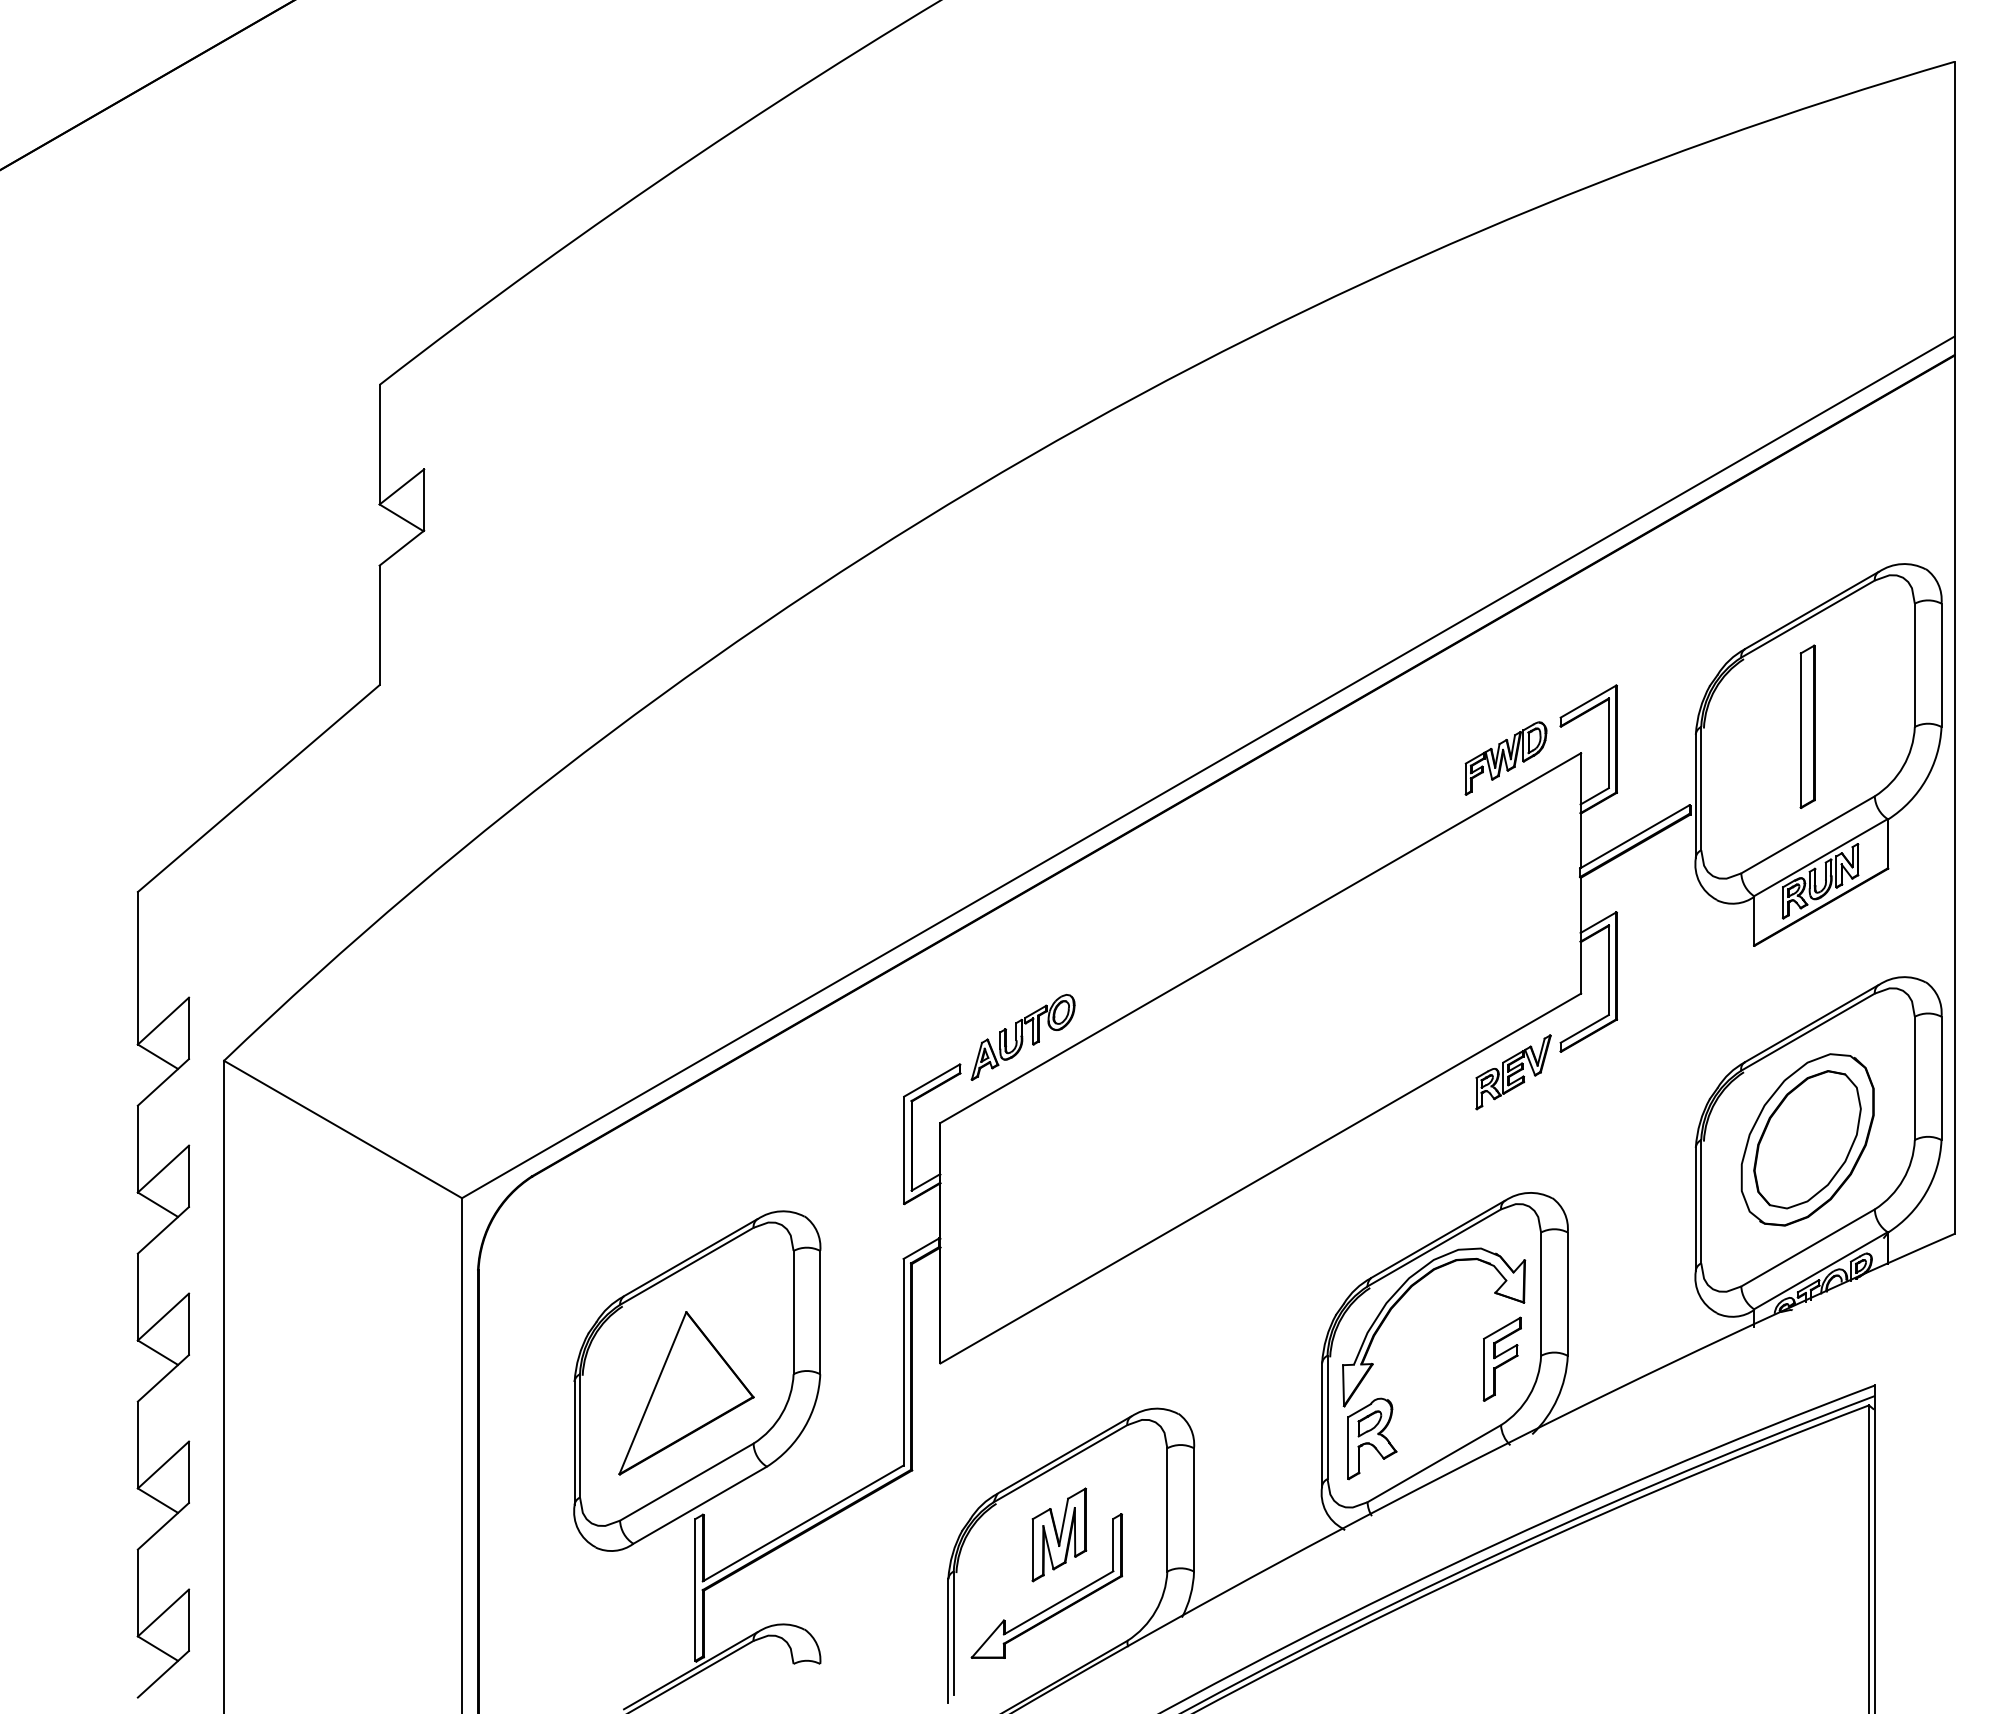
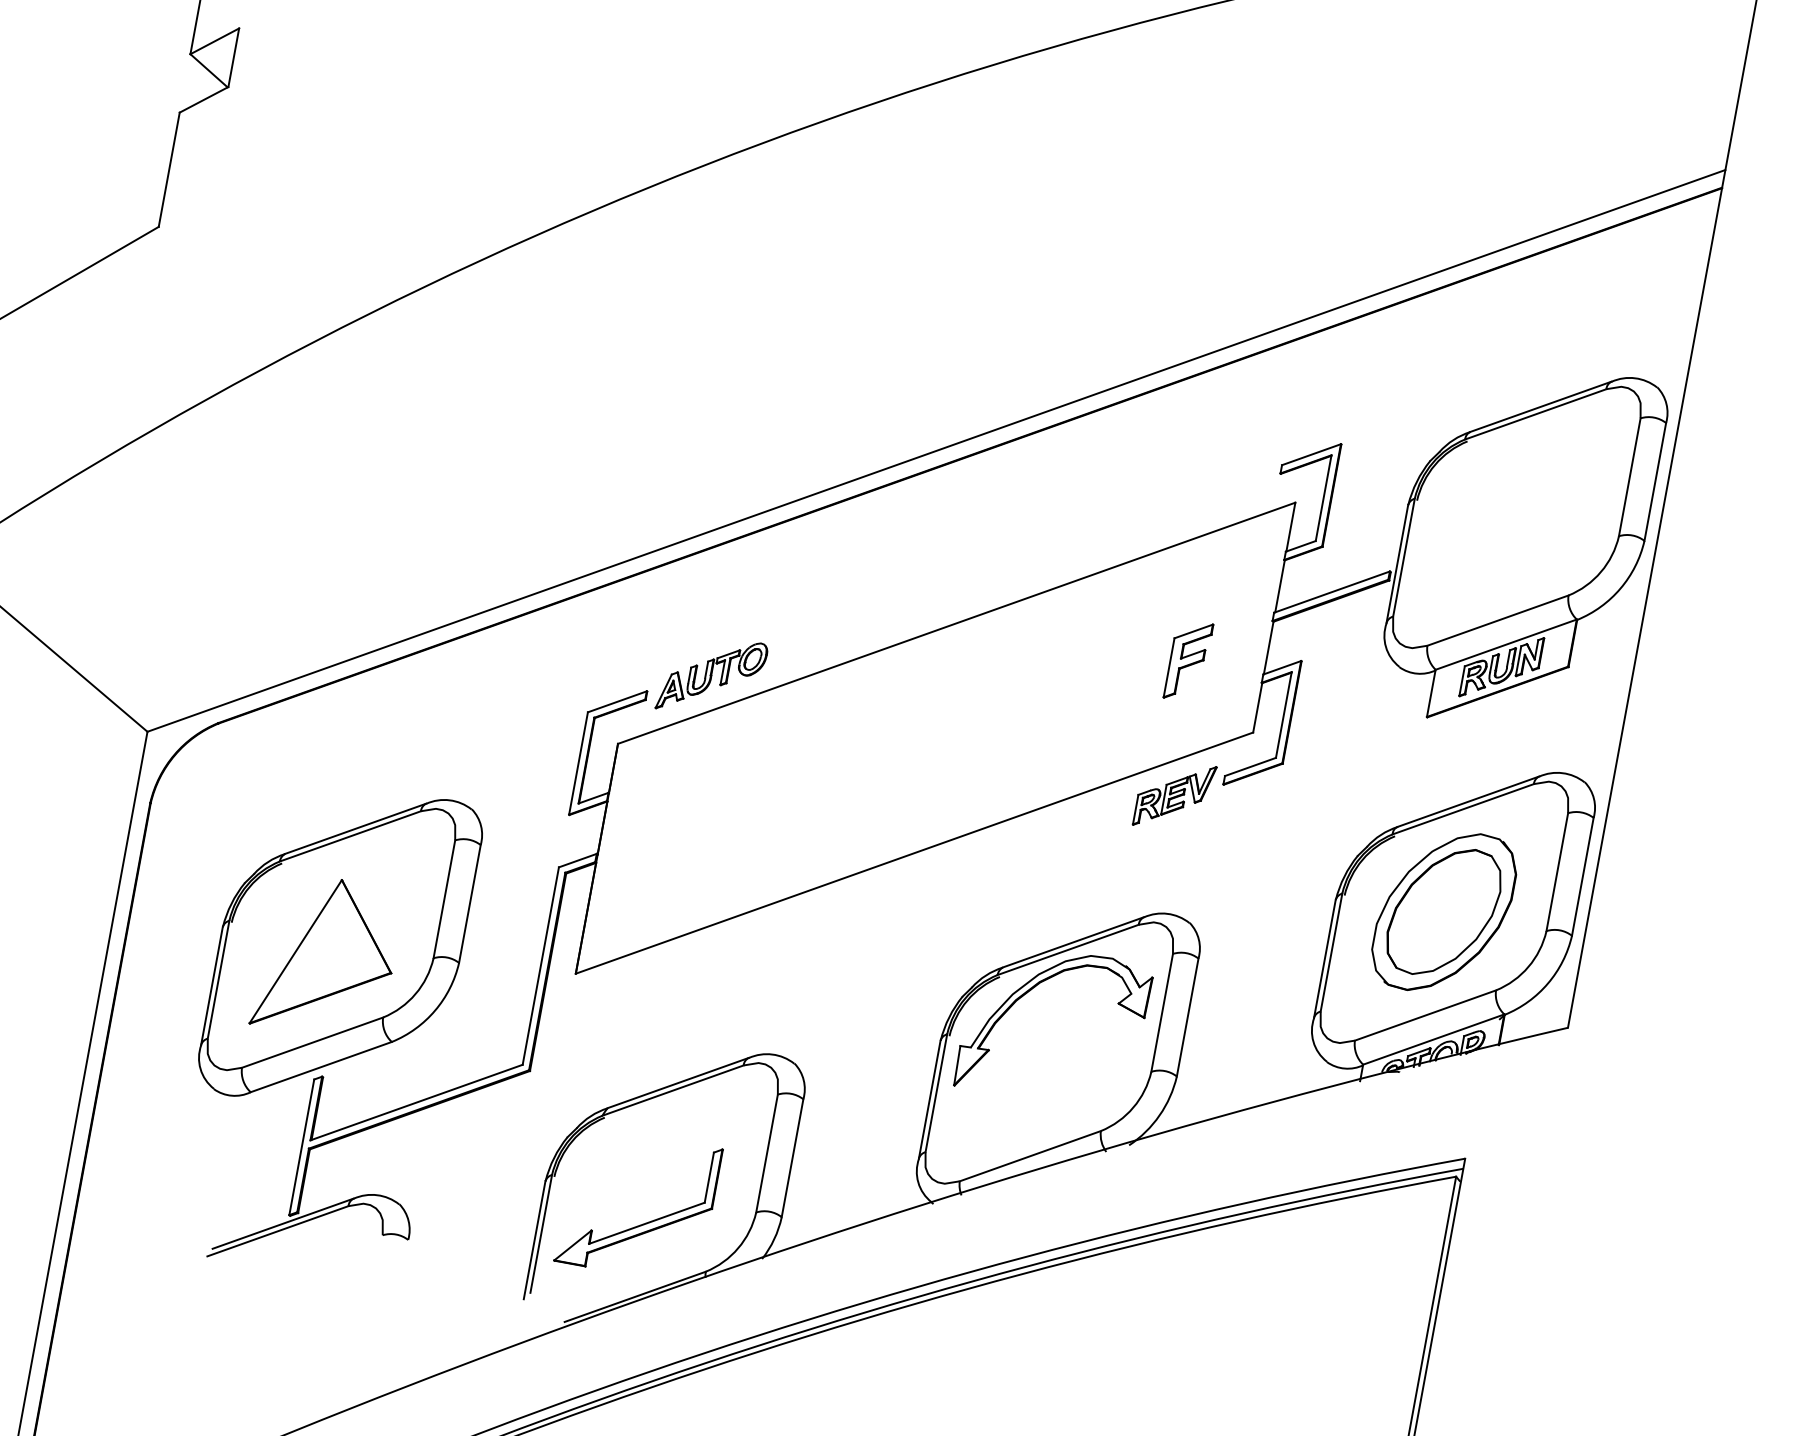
part: (1807, 726) -> (1516, 516), removed
part: (1505, 758) -> (1222, 494), removed
part: (1501, 1358) -> (1187, 660), moved
part: (1372, 1438) -> (975, 1121), removed
part: (1059, 1534) -> (659, 1158), removed

